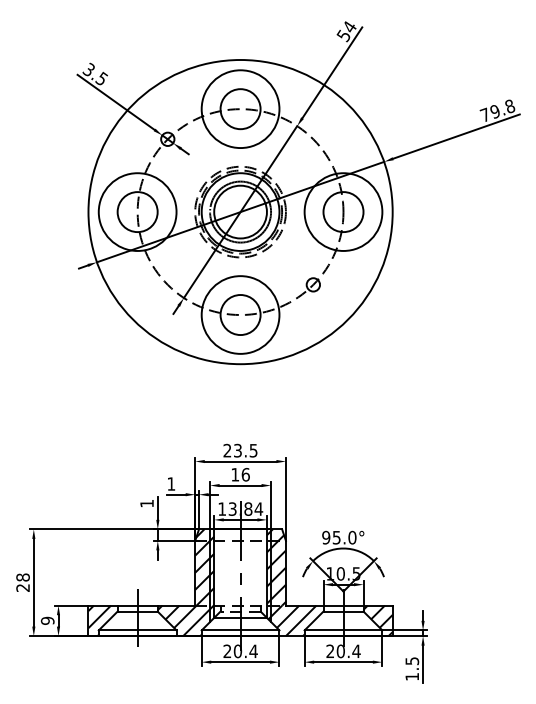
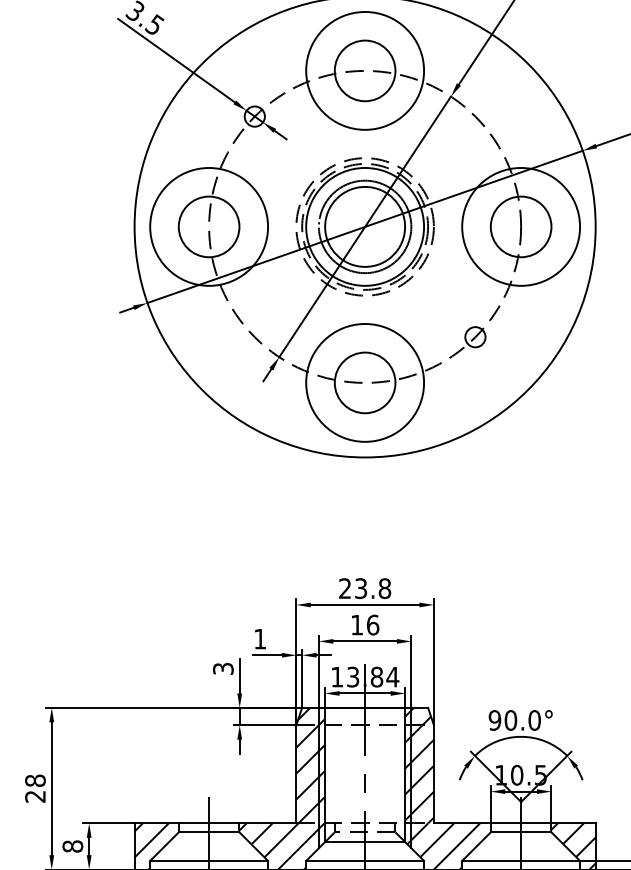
text: (253, 450) -> (384, 588), 23.5 -> 23.8
text: (146, 503) -> (222, 668), 1 -> 3
text: (336, 537) -> (510, 720), 95.0° -> 90.0°
text: (47, 620) -> (72, 845), 9 -> 8

